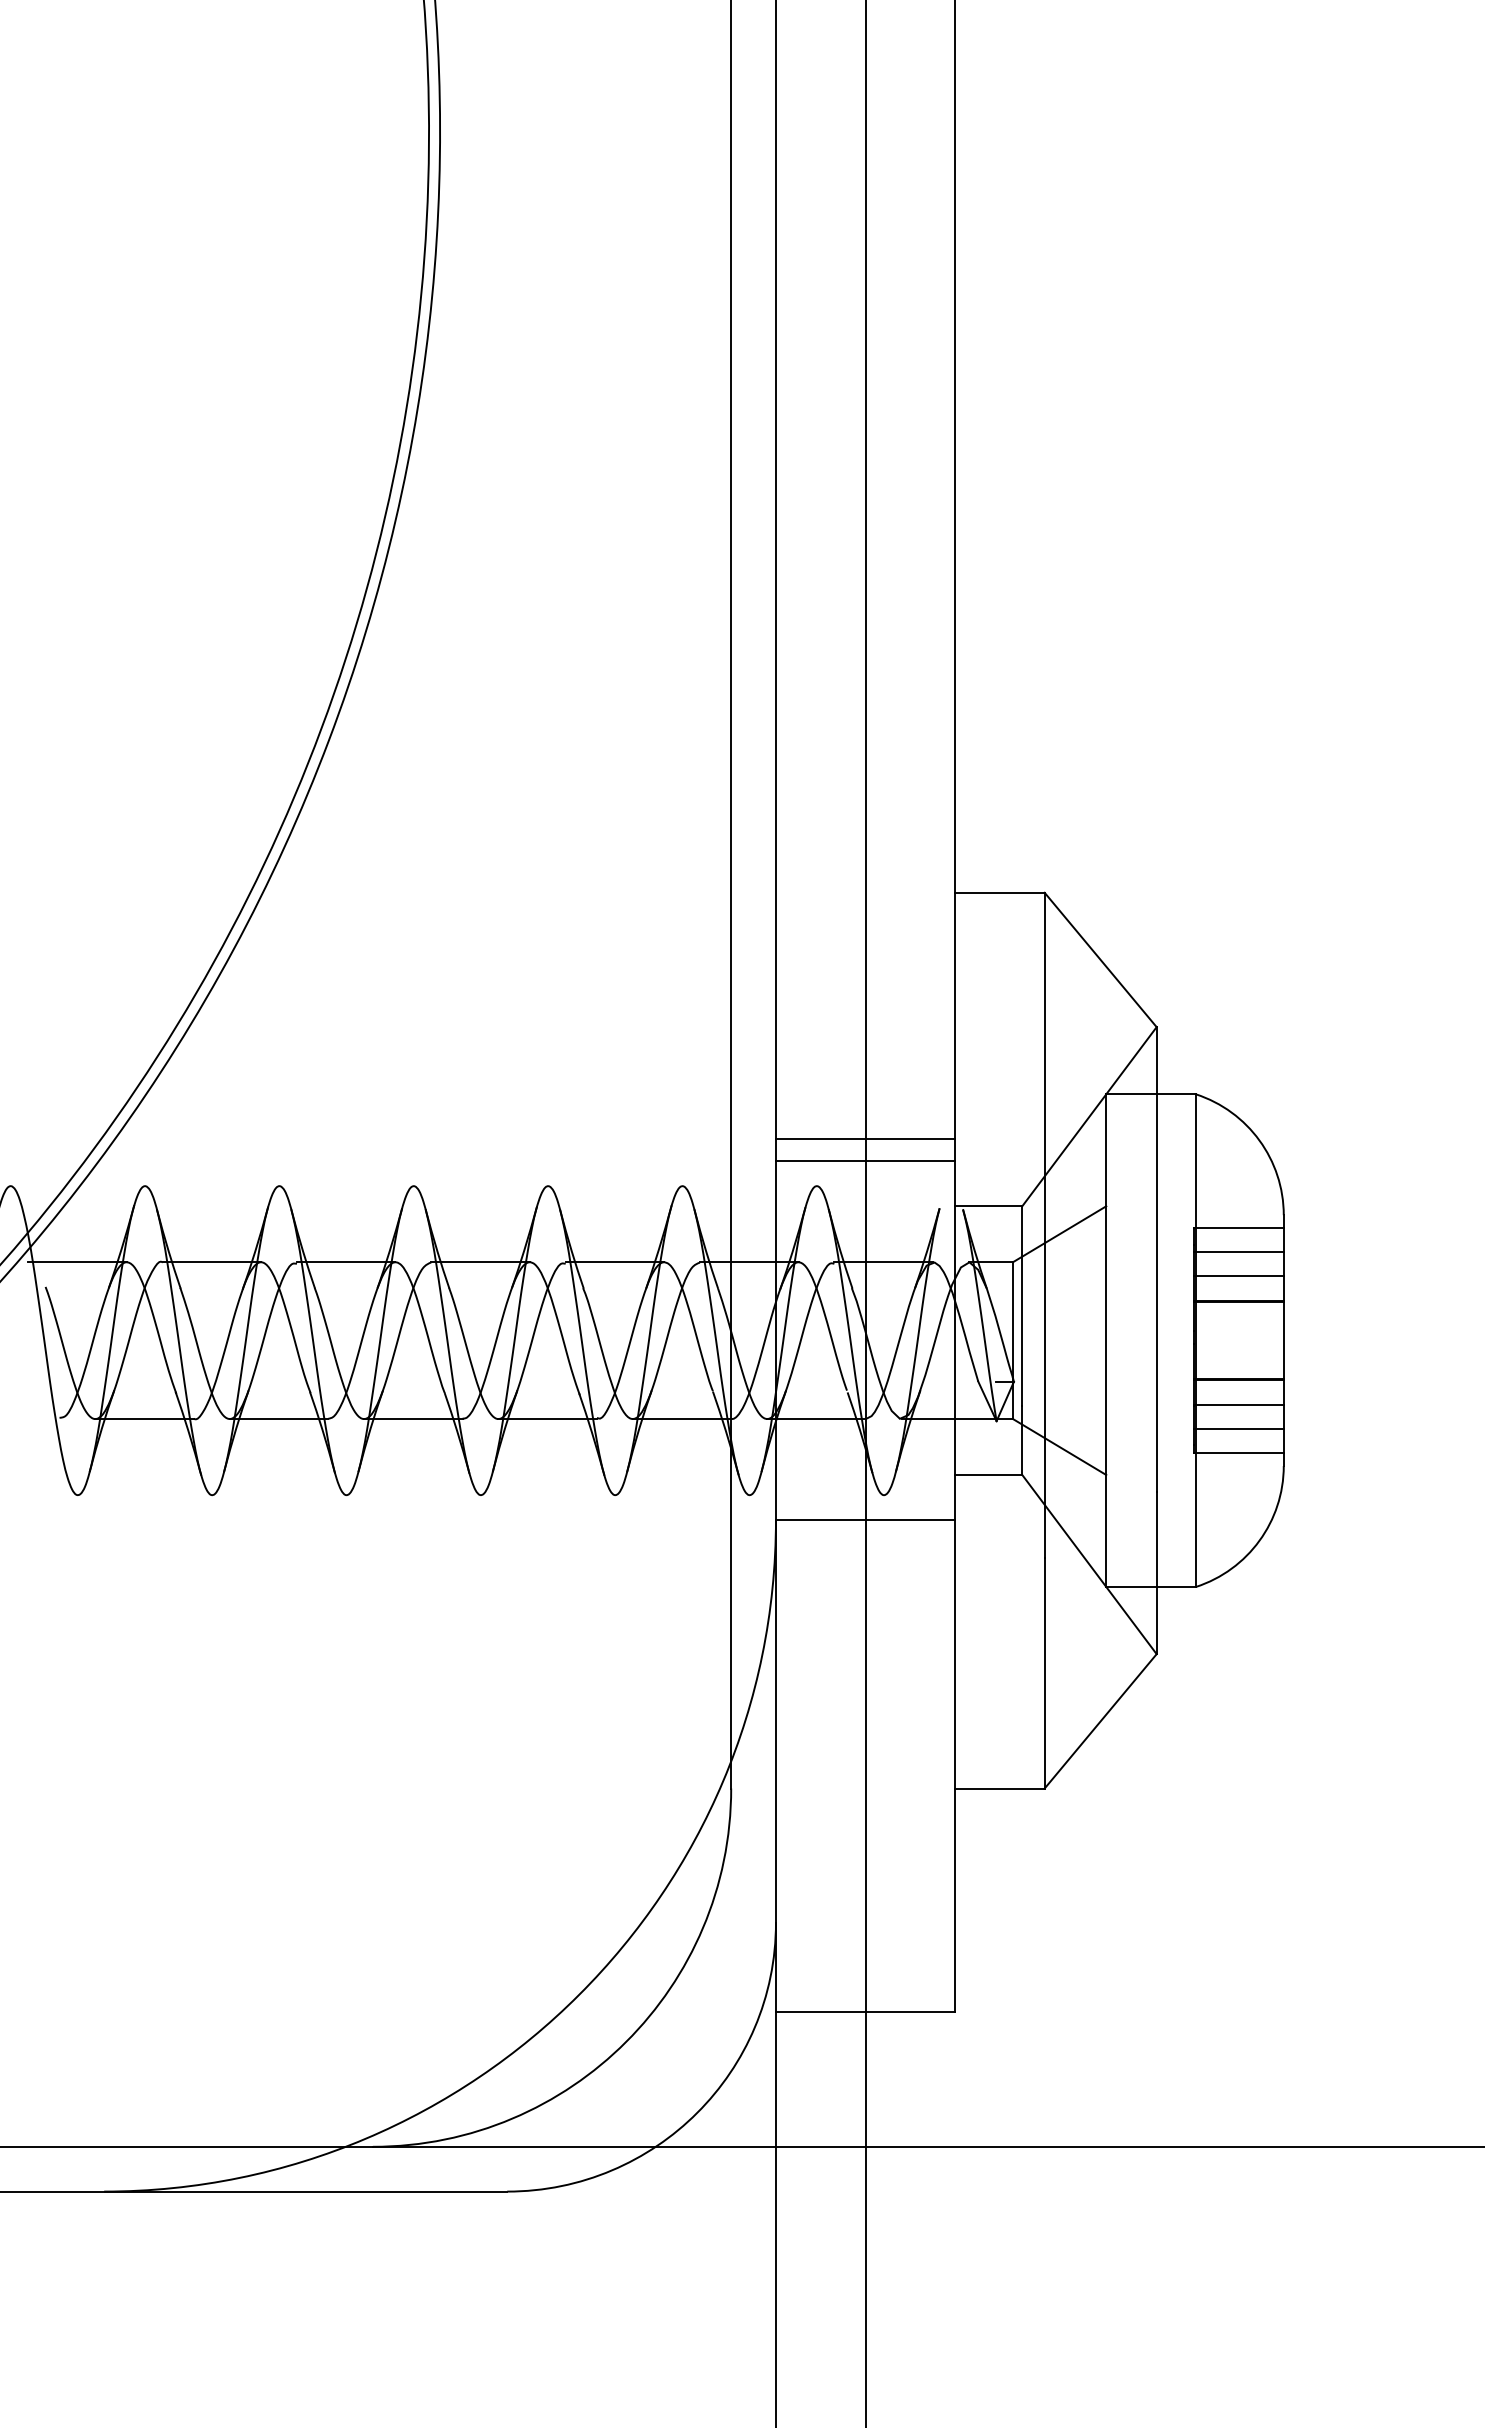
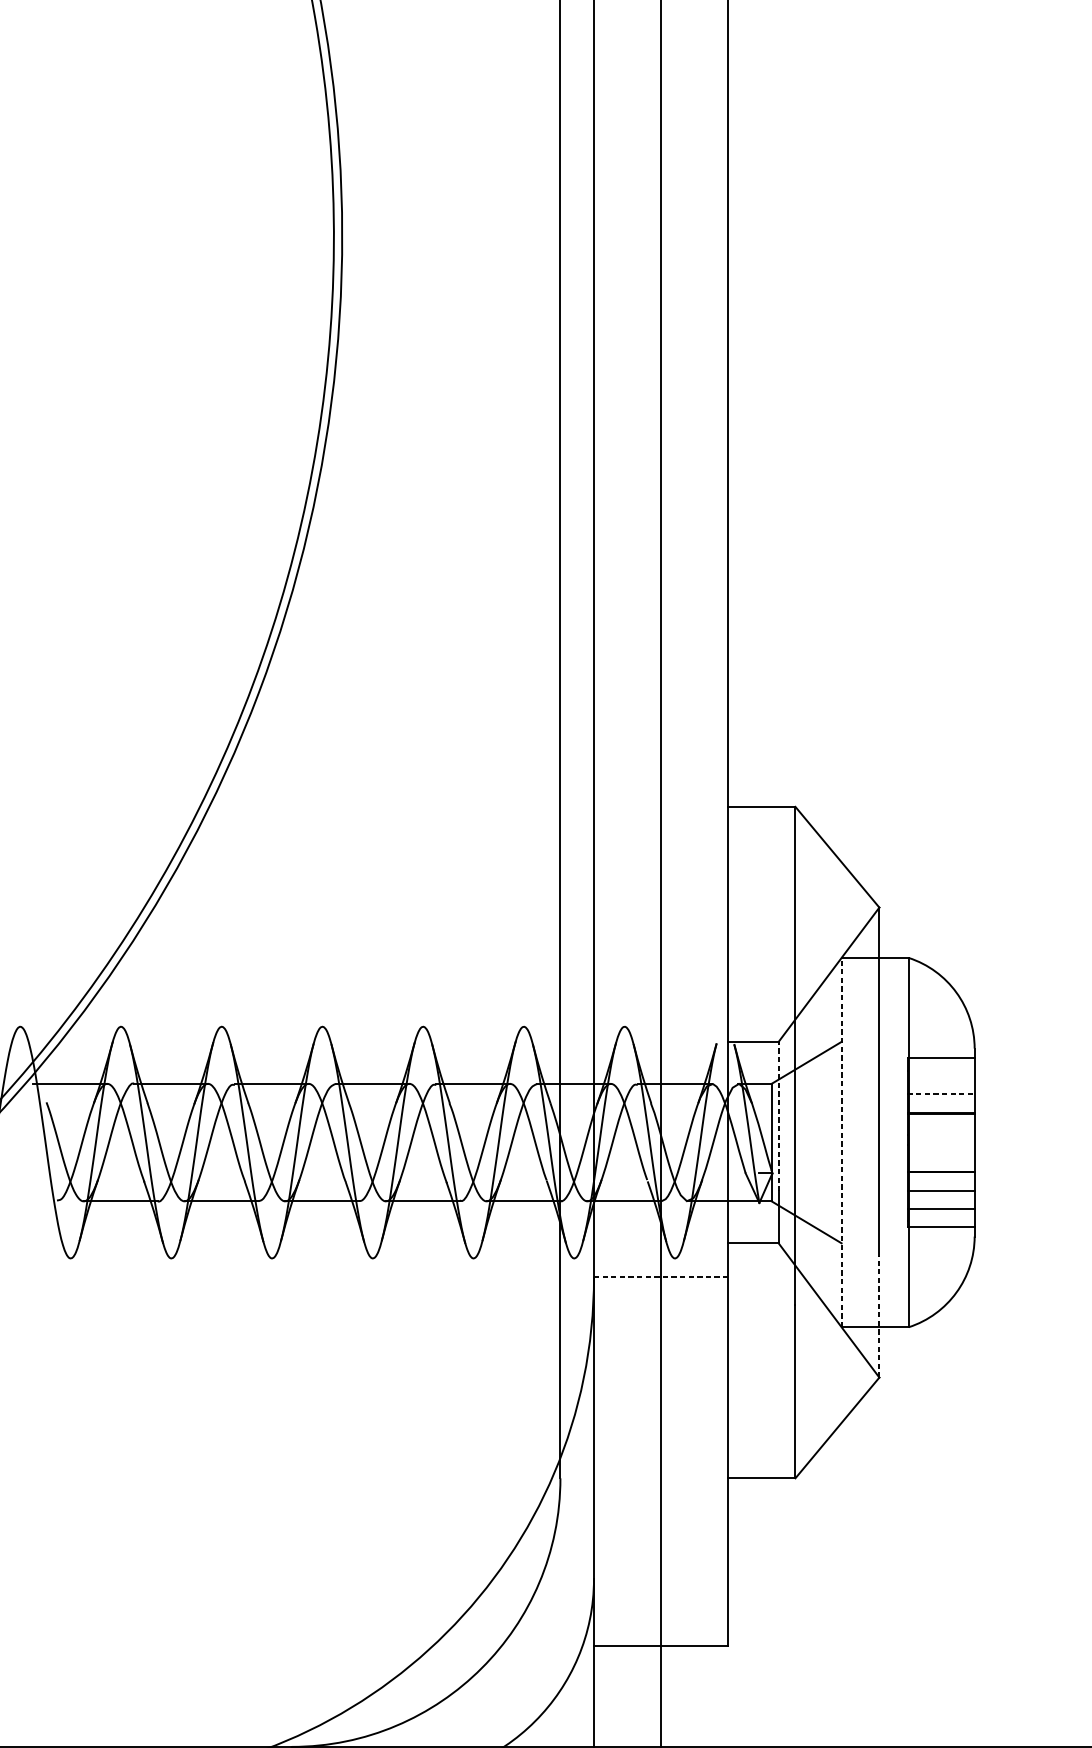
line: (865, 1139) -> (661, 991), removed
line: (865, 1161) -> (661, 1008), removed
line: (1238, 1251) -> (940, 1075), removed
line: (1238, 1276) -> (940, 1094), solid -> dashed
line: (1022, 1306) -> (778, 1117), solid -> dashed
line: (1106, 1340) -> (841, 1142), solid -> dashed
line: (865, 1519) -> (661, 1276), solid -> dashed
line: (1156, 1573) -> (879, 1317), solid -> dashed

